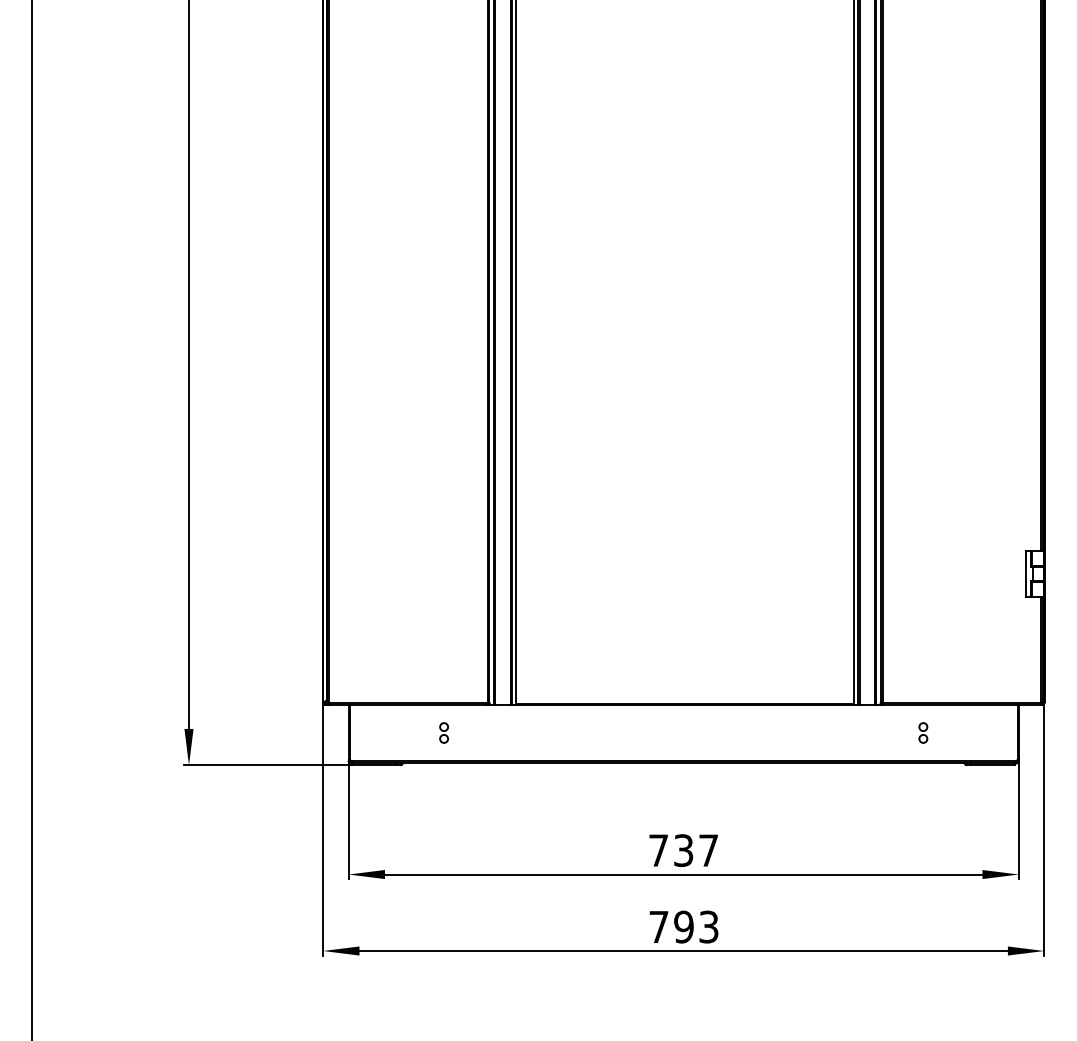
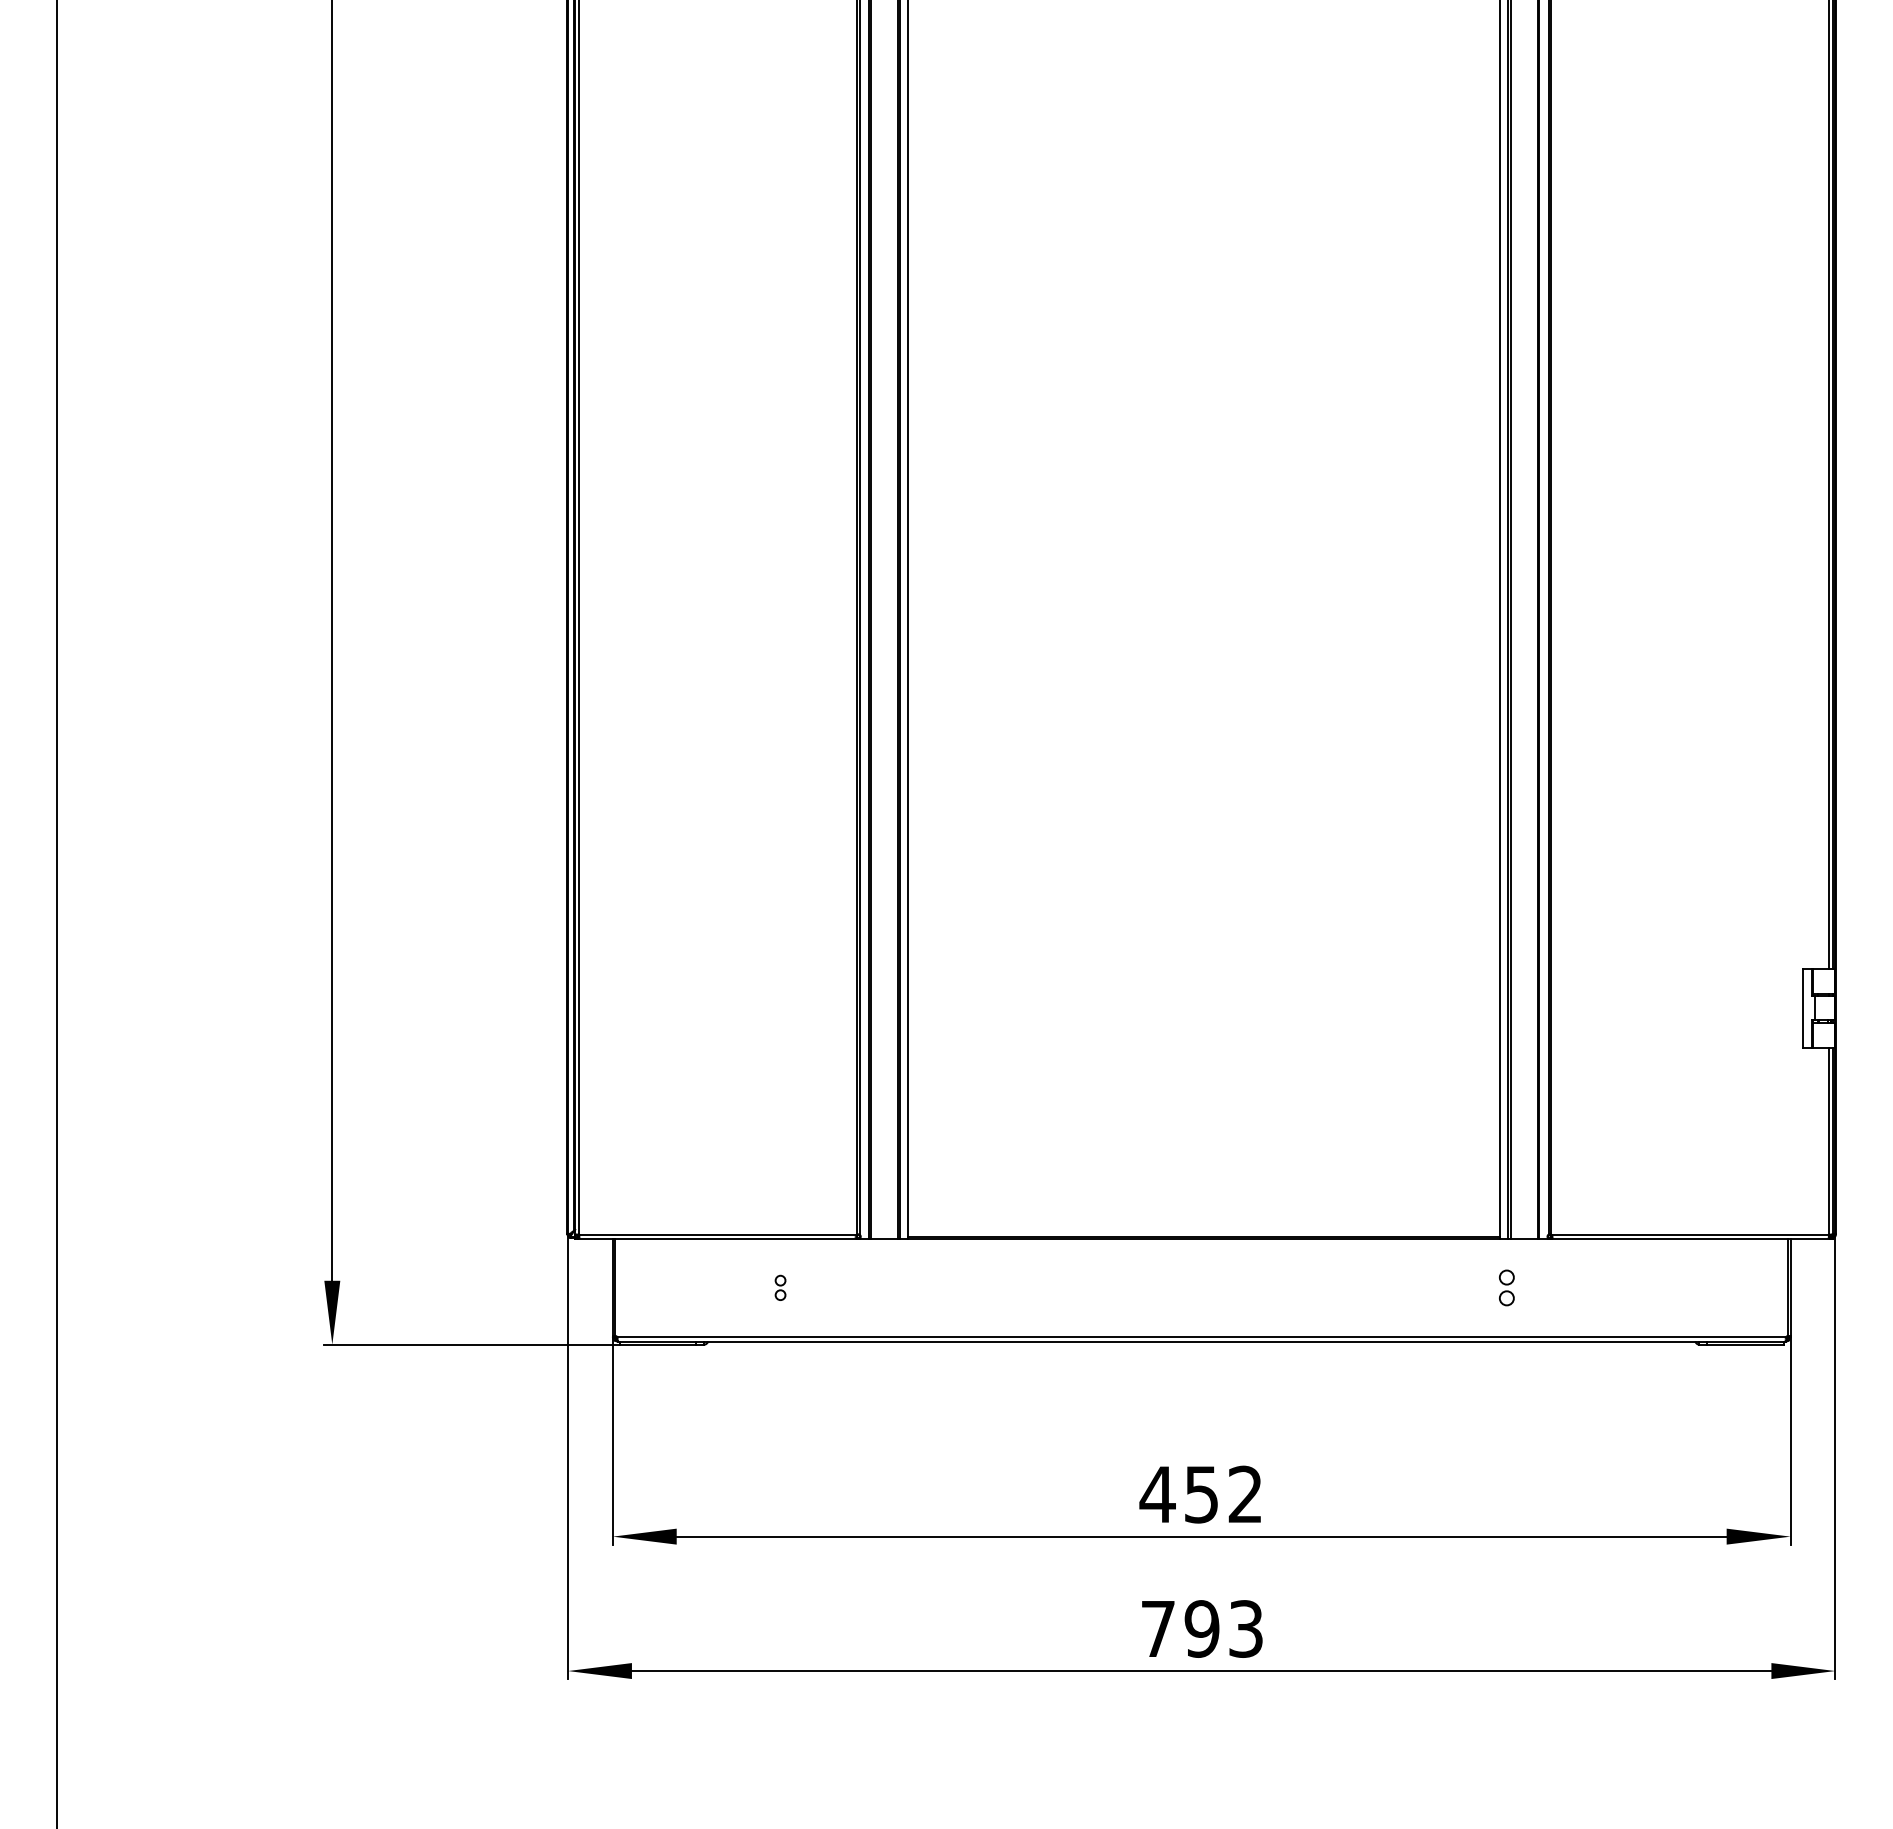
part: (443, 732) -> (779, 1287), size x0.7
part: (923, 732) -> (1507, 1287), moved
text: (682, 850) -> (1199, 1494), 737 -> 452

